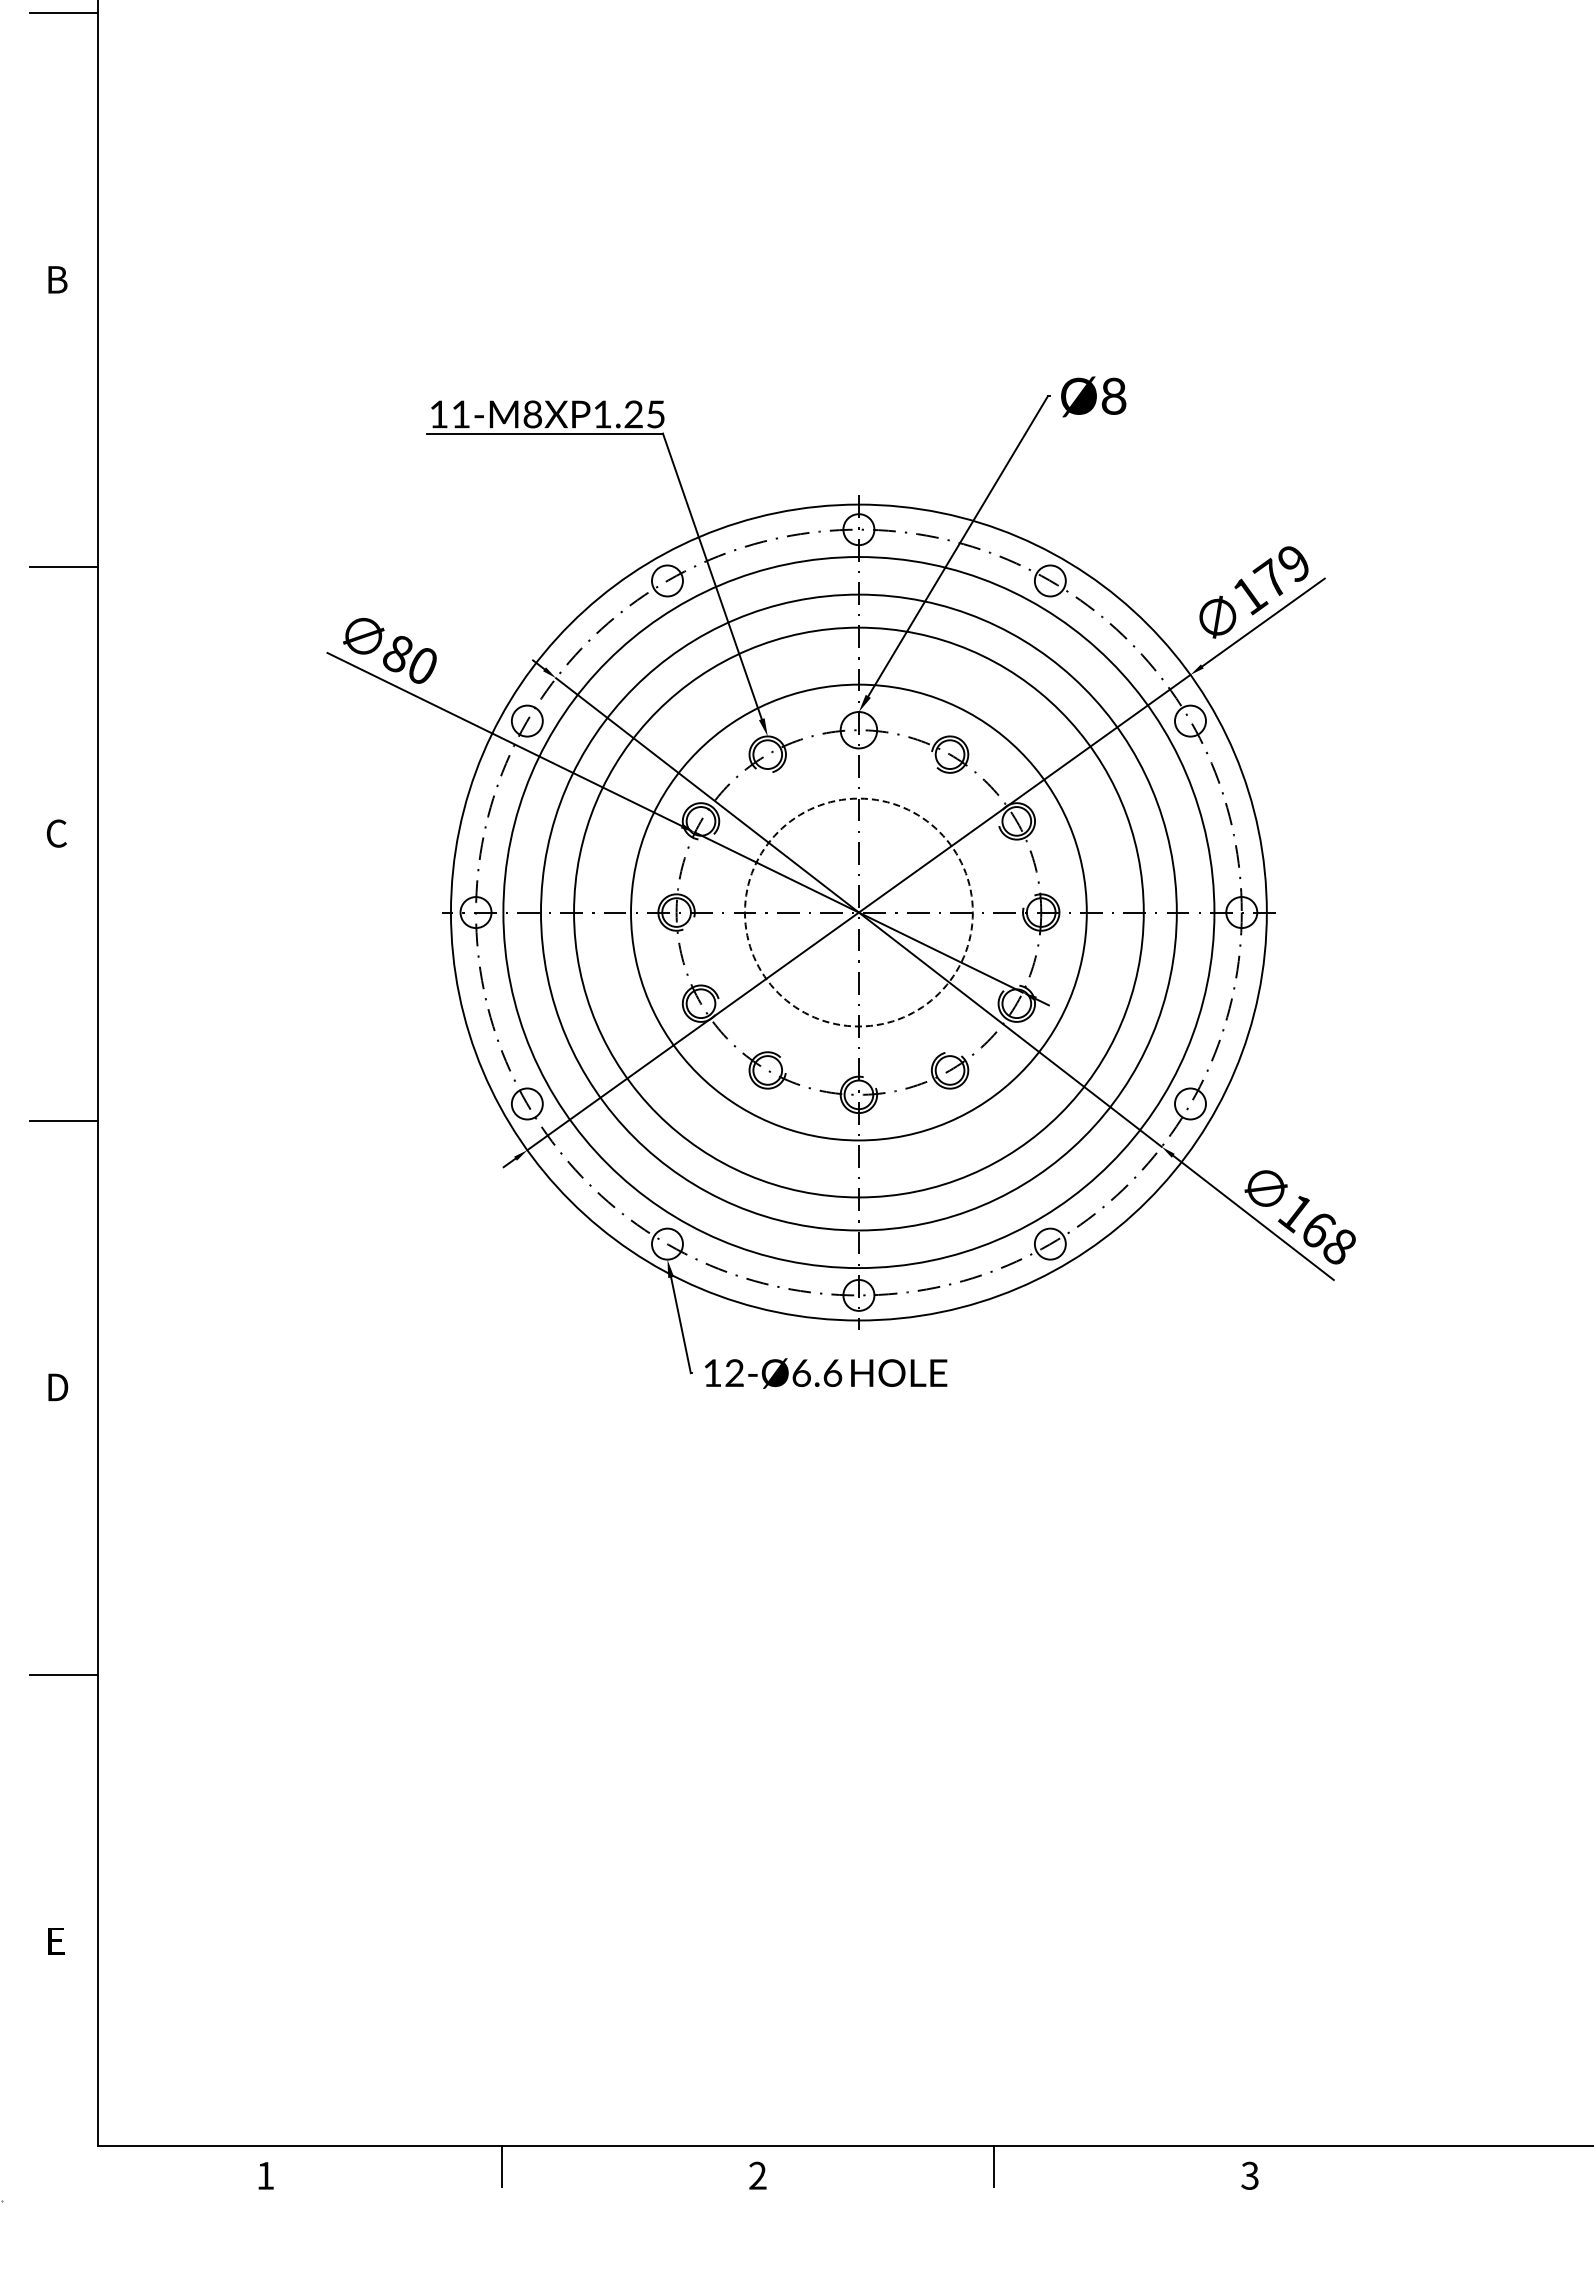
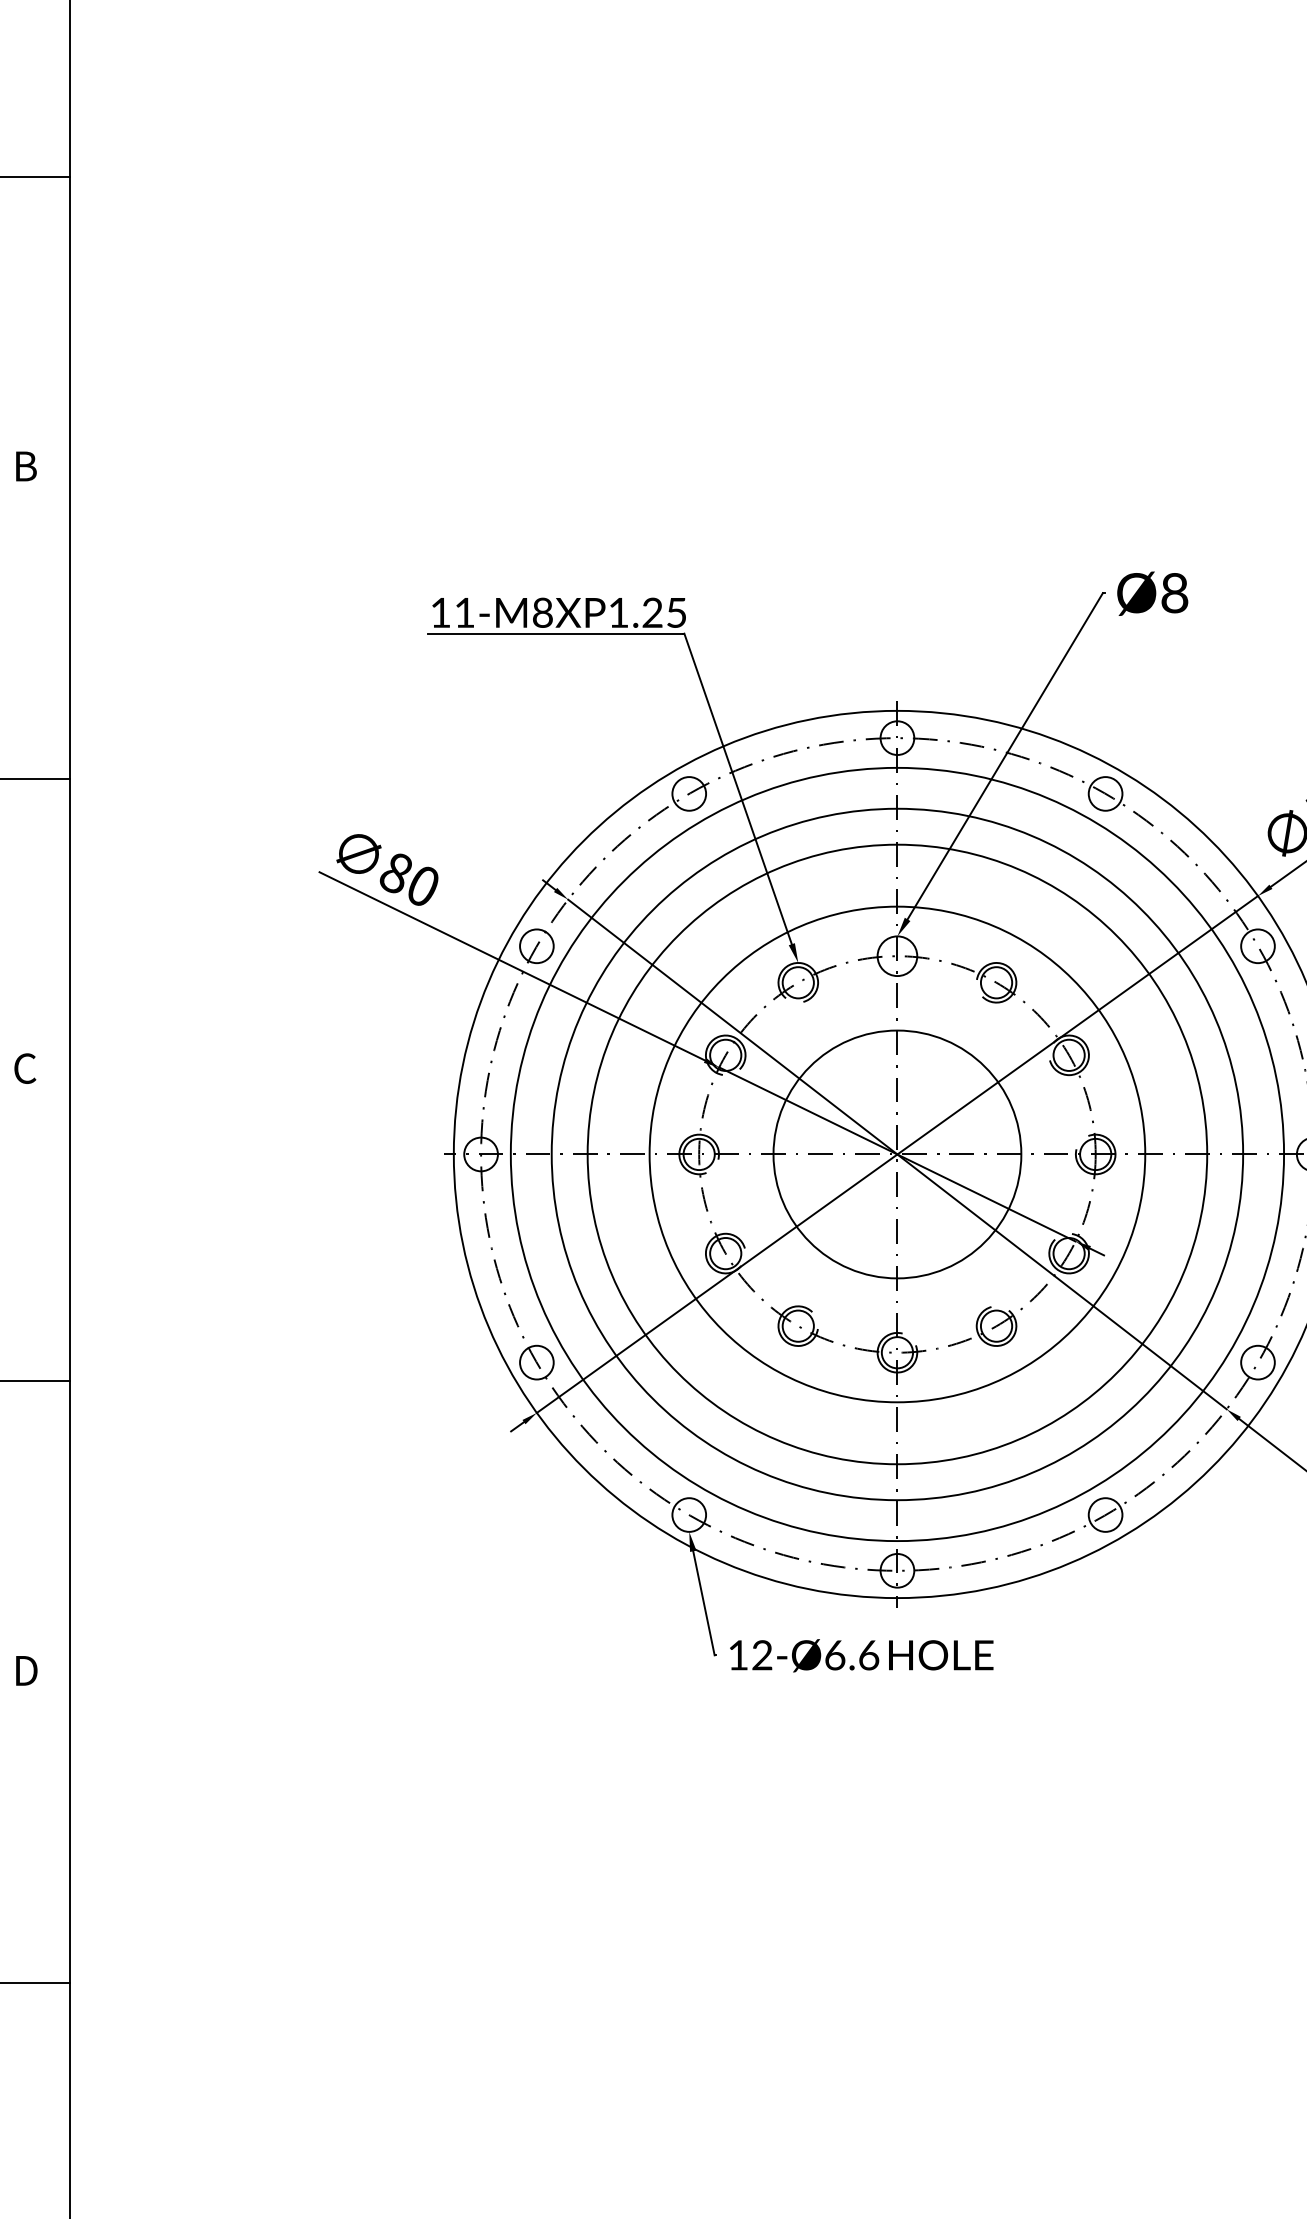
circle: (858, 912) -> (896, 1154), dashed -> solid

